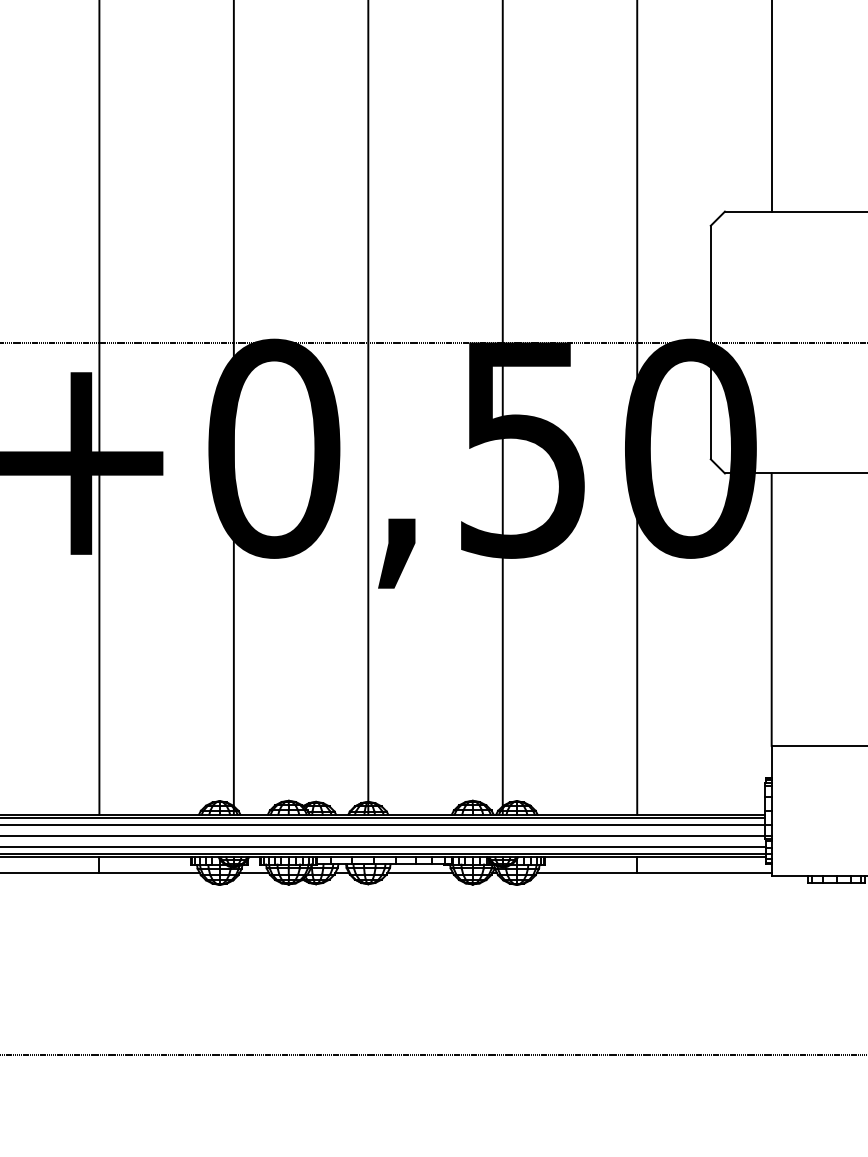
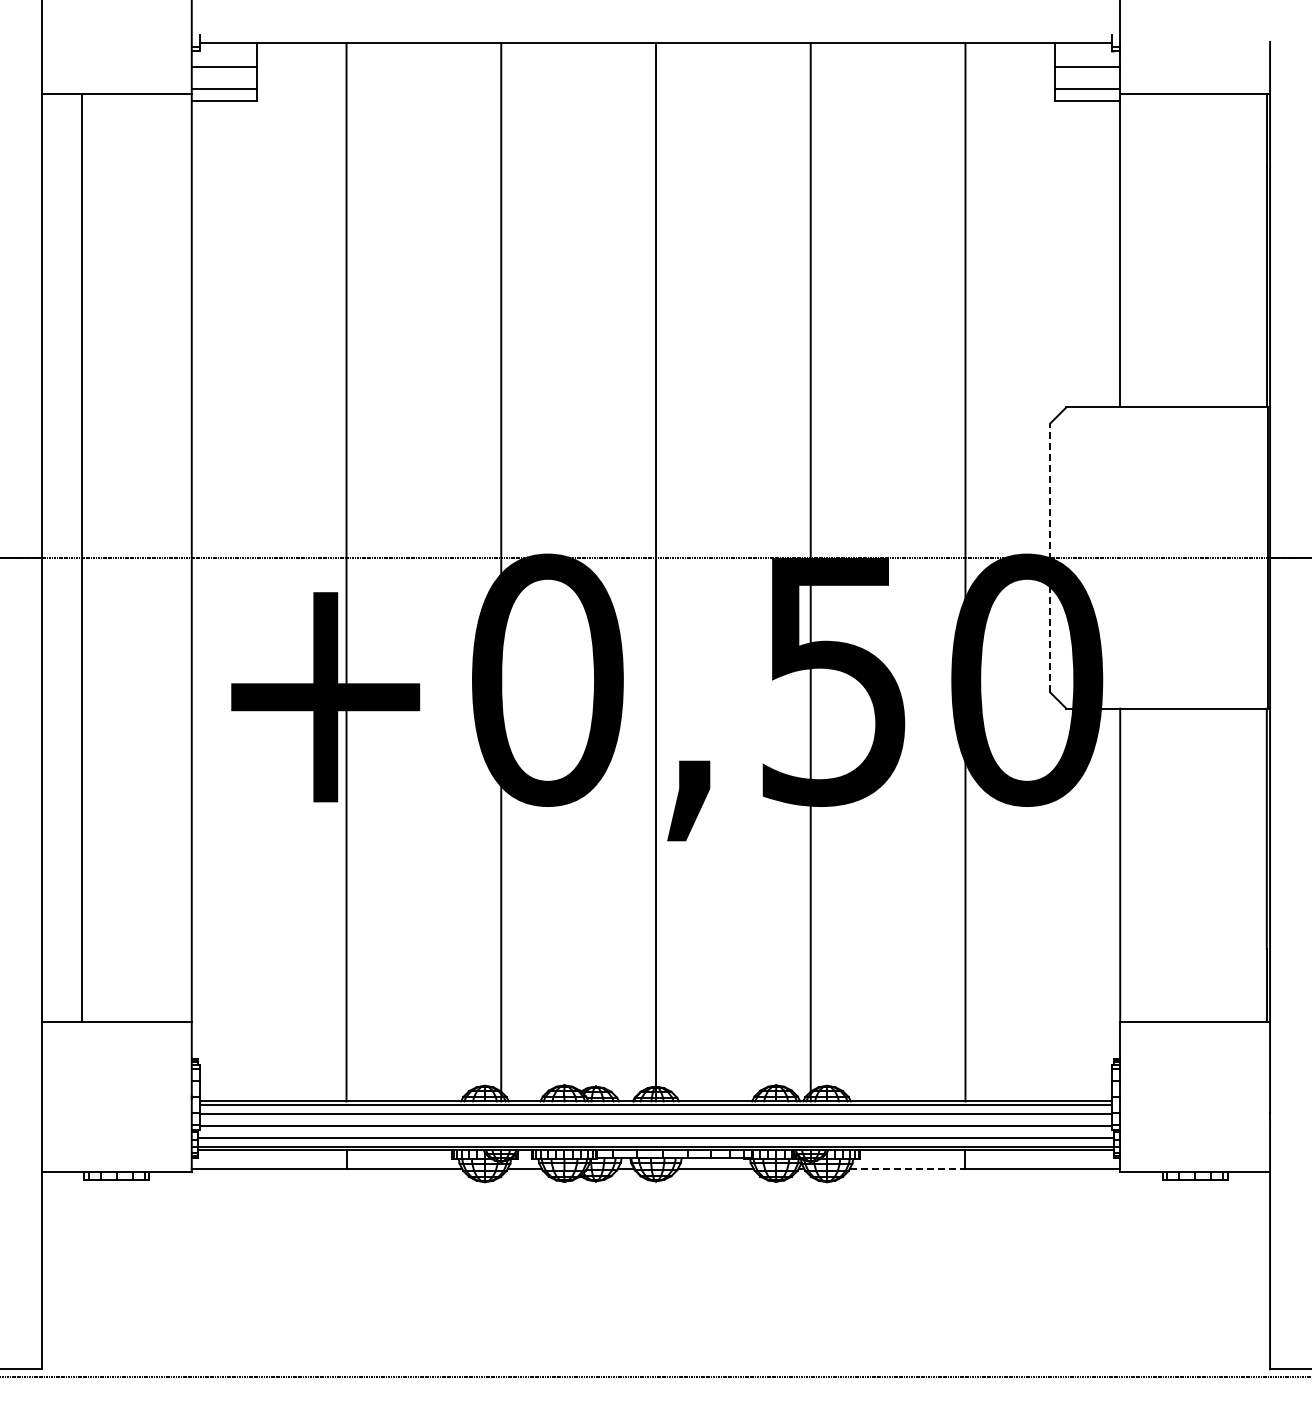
line: (711, 342) -> (1050, 557), solid -> dashed
line: (586, 873) -> (907, 1168), solid -> dashed

